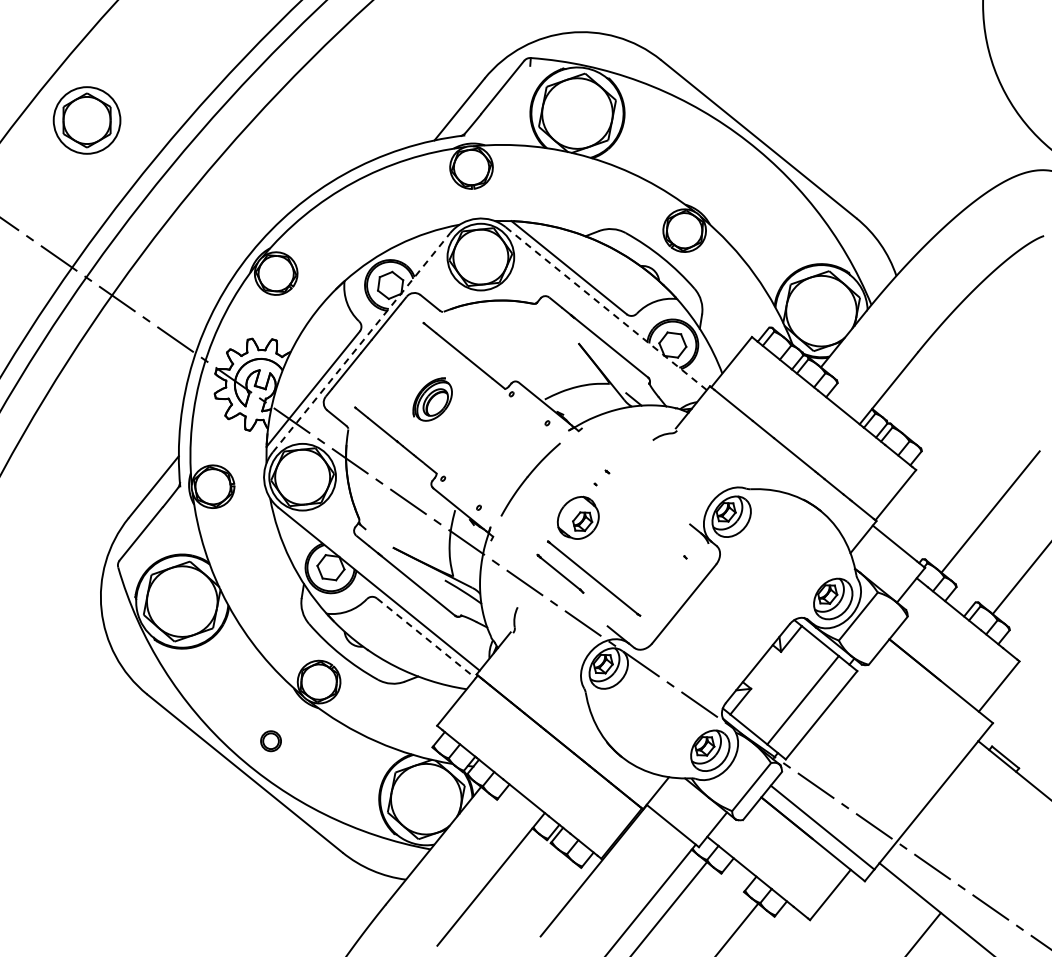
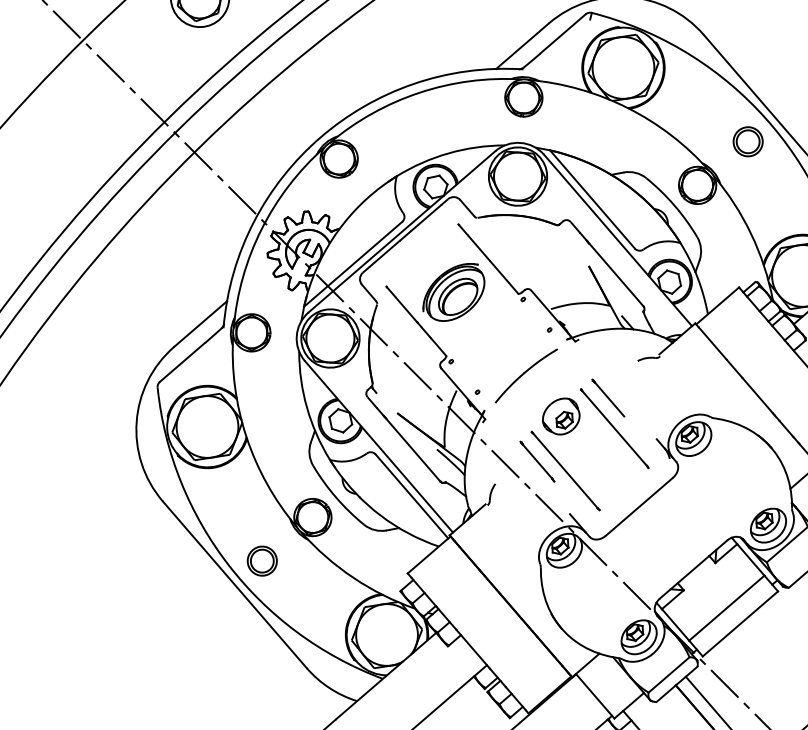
part: (732, 170) -> (748, 141), added
line: (606, 309) -> (618, 241), dashed -> solid
line: (361, 342) -> (401, 231), dashed -> solid
part: (432, 399) -> (454, 291), size x1.67
line: (628, 489) -> (609, 399), added
line: (640, 520) -> (614, 428), added
line: (426, 638) -> (412, 496), dashed -> solid
part: (270, 740) -> (261, 560), size x1.67

